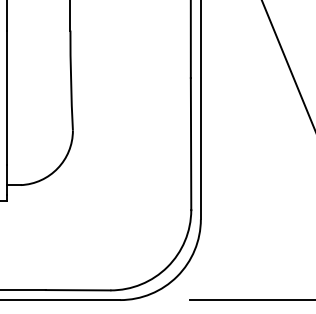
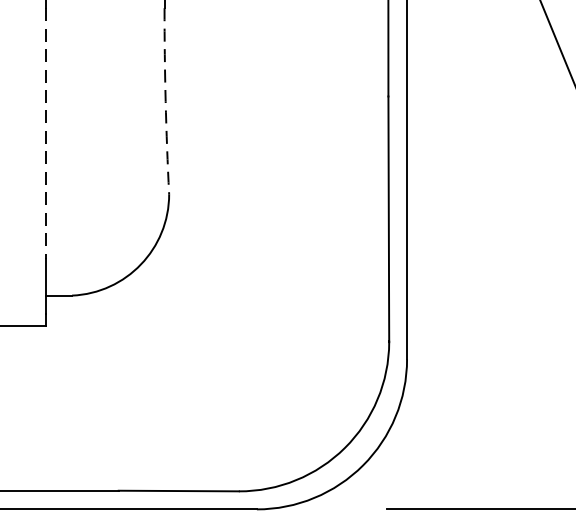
arc: (71, 80) -> (166, 101), solid -> dashed
line: (6, 98) -> (45, 134), solid -> dashed

